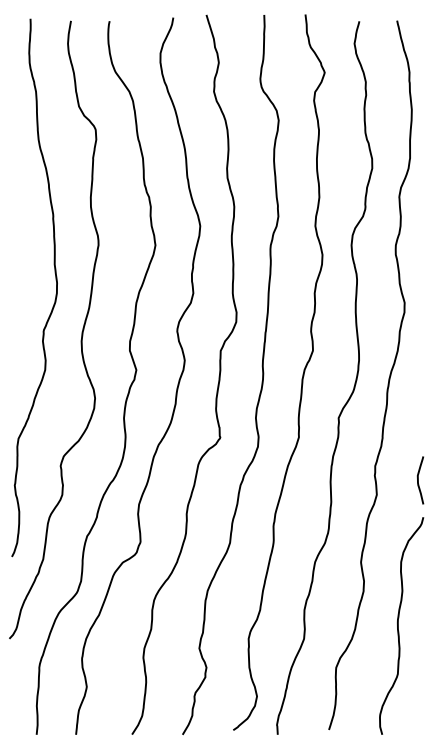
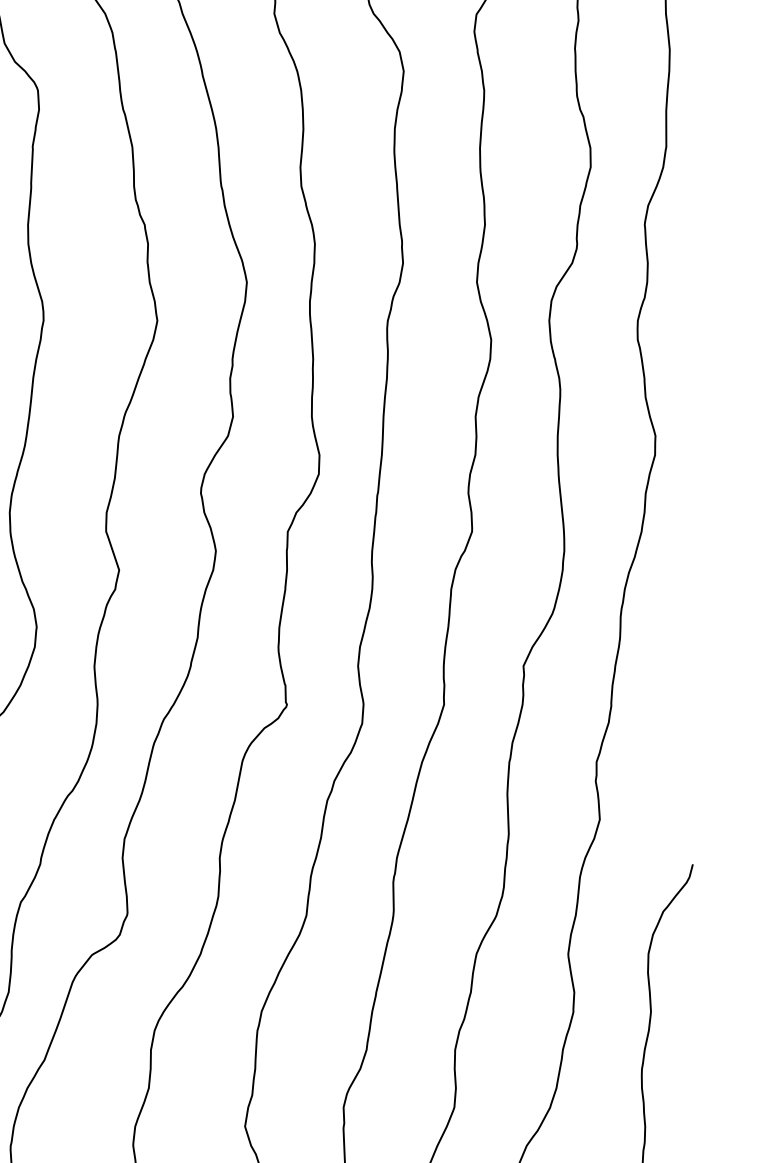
curve: (418, 480) -> (683, 790), removed

